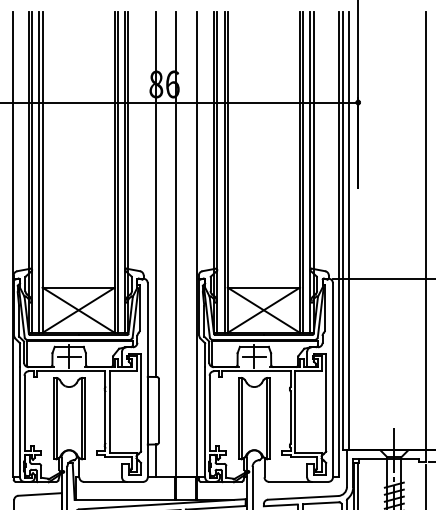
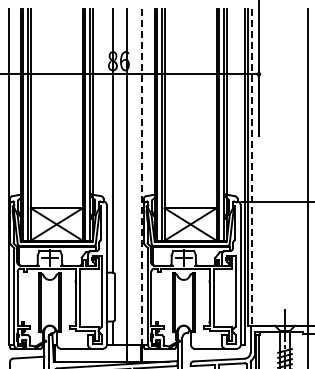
line: (349, 231) -> (252, 167), solid -> dashed
line: (197, 245) -> (142, 177), solid -> dashed

